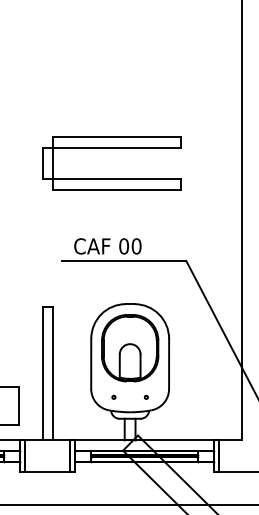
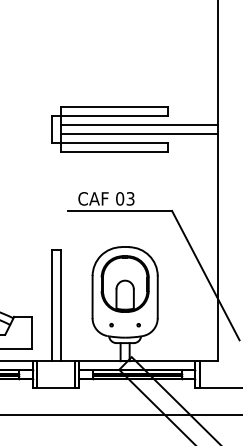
line: (147, 158) -> (139, 125), added
line: (147, 168) -> (139, 133), added
text: (136, 245) -> (130, 198), 00 -> 03

